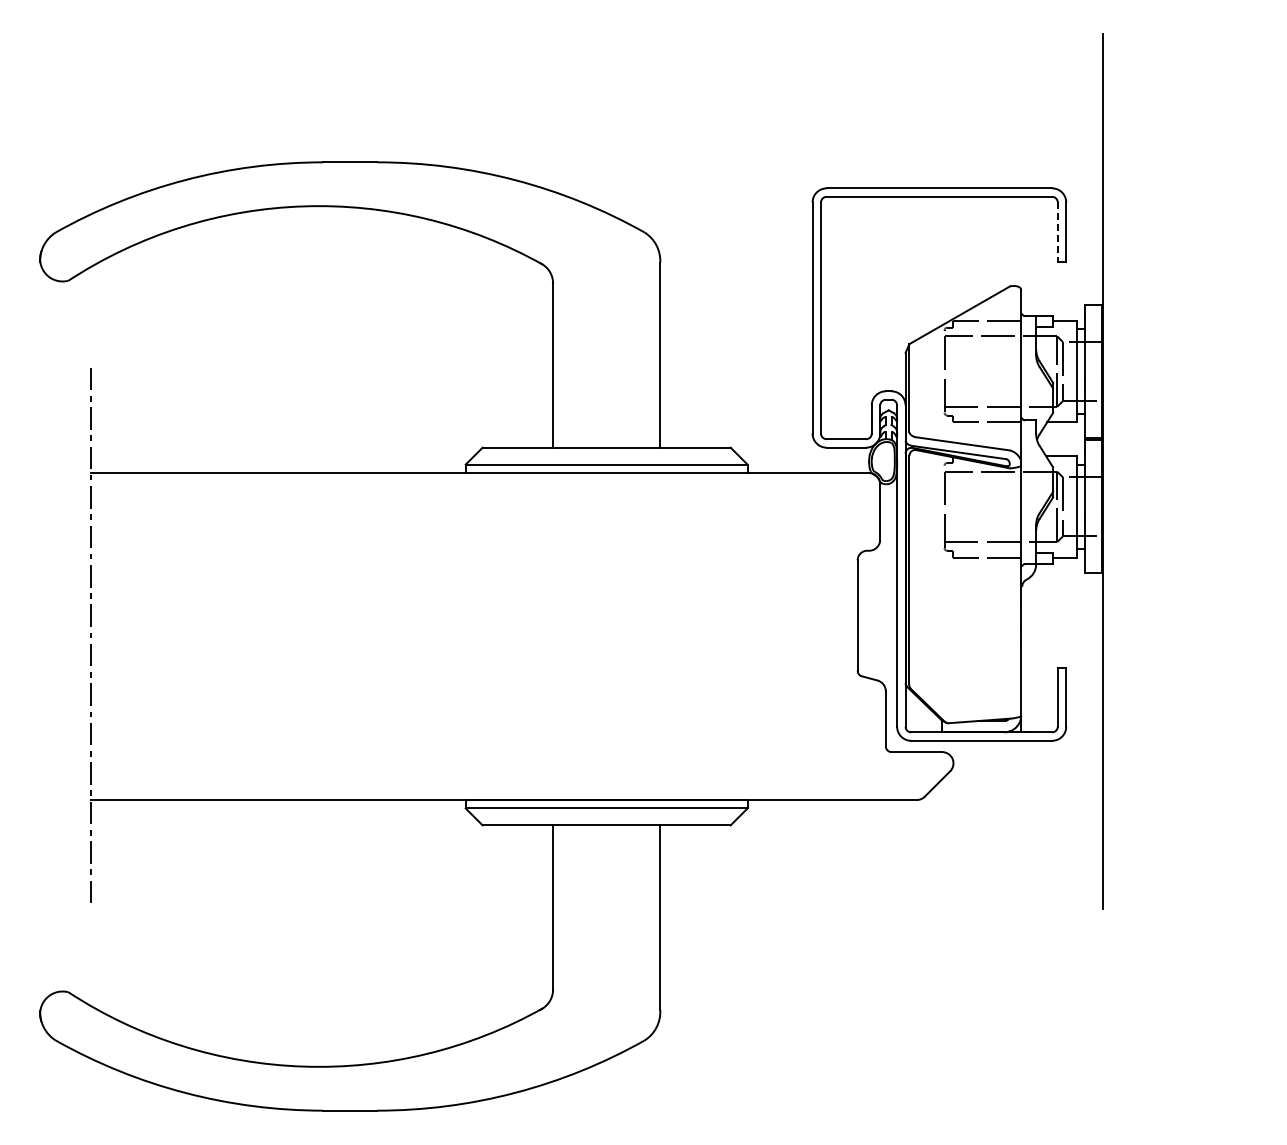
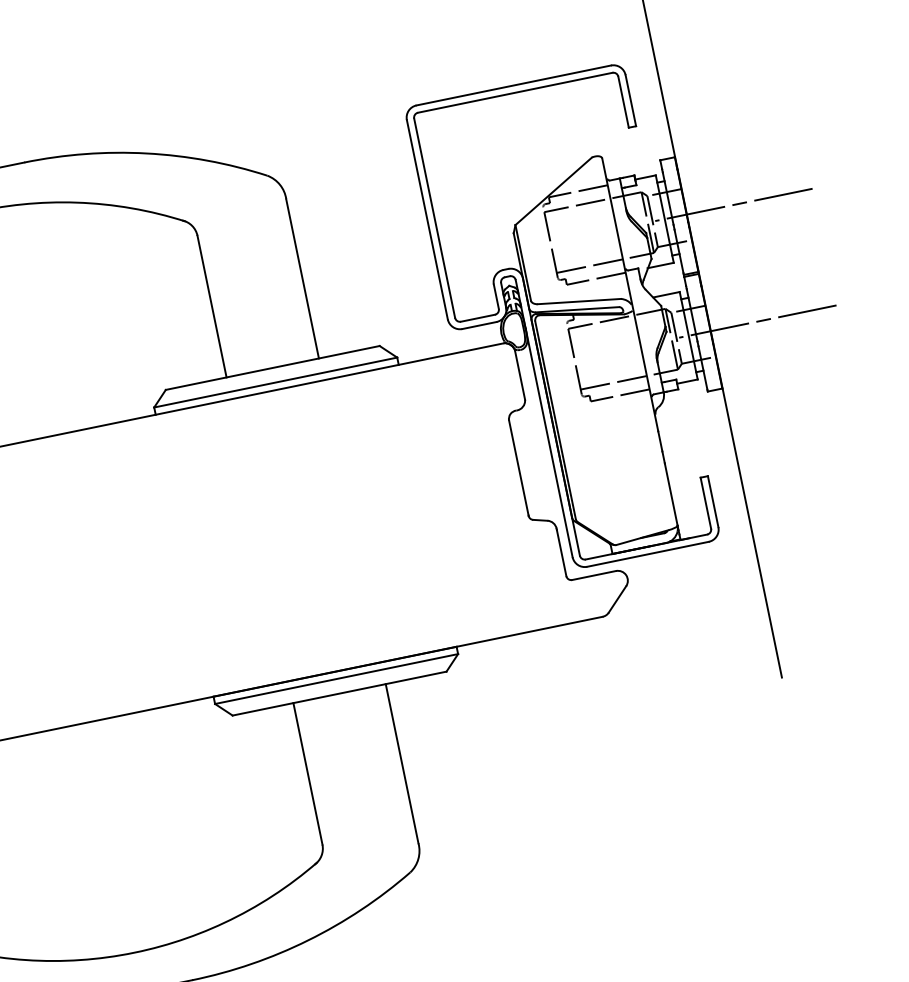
line: (1057, 232) -> (623, 102), dashed -> solid
line: (1156, 371) -> (733, 204), added
line: (1156, 506) -> (757, 321), added

